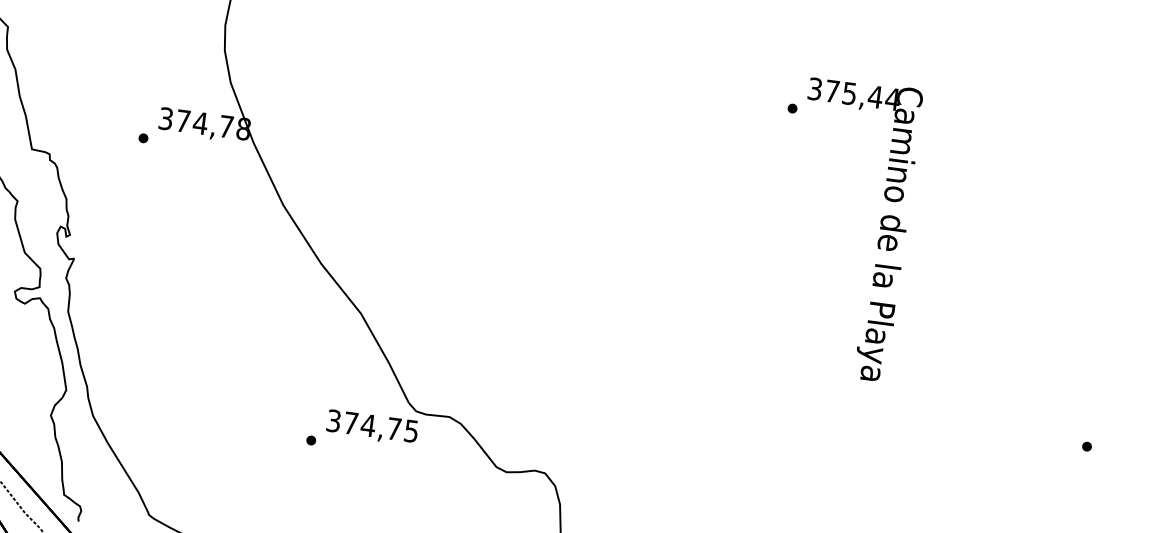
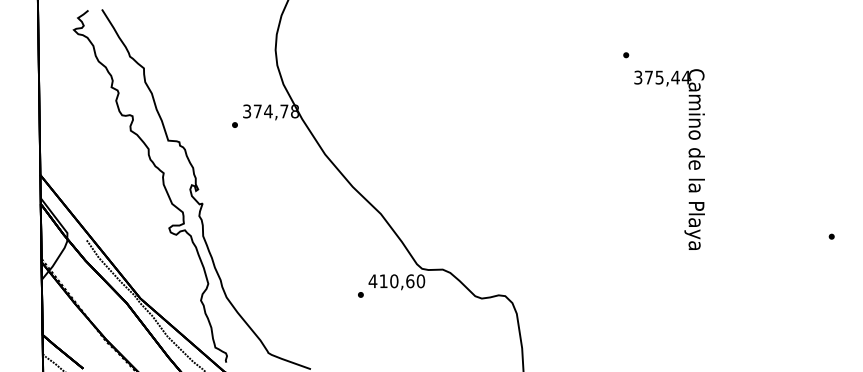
text: (848, 228) -> (669, 159), moved
text: (371, 426) -> (396, 281), 374,75 -> 410,60

